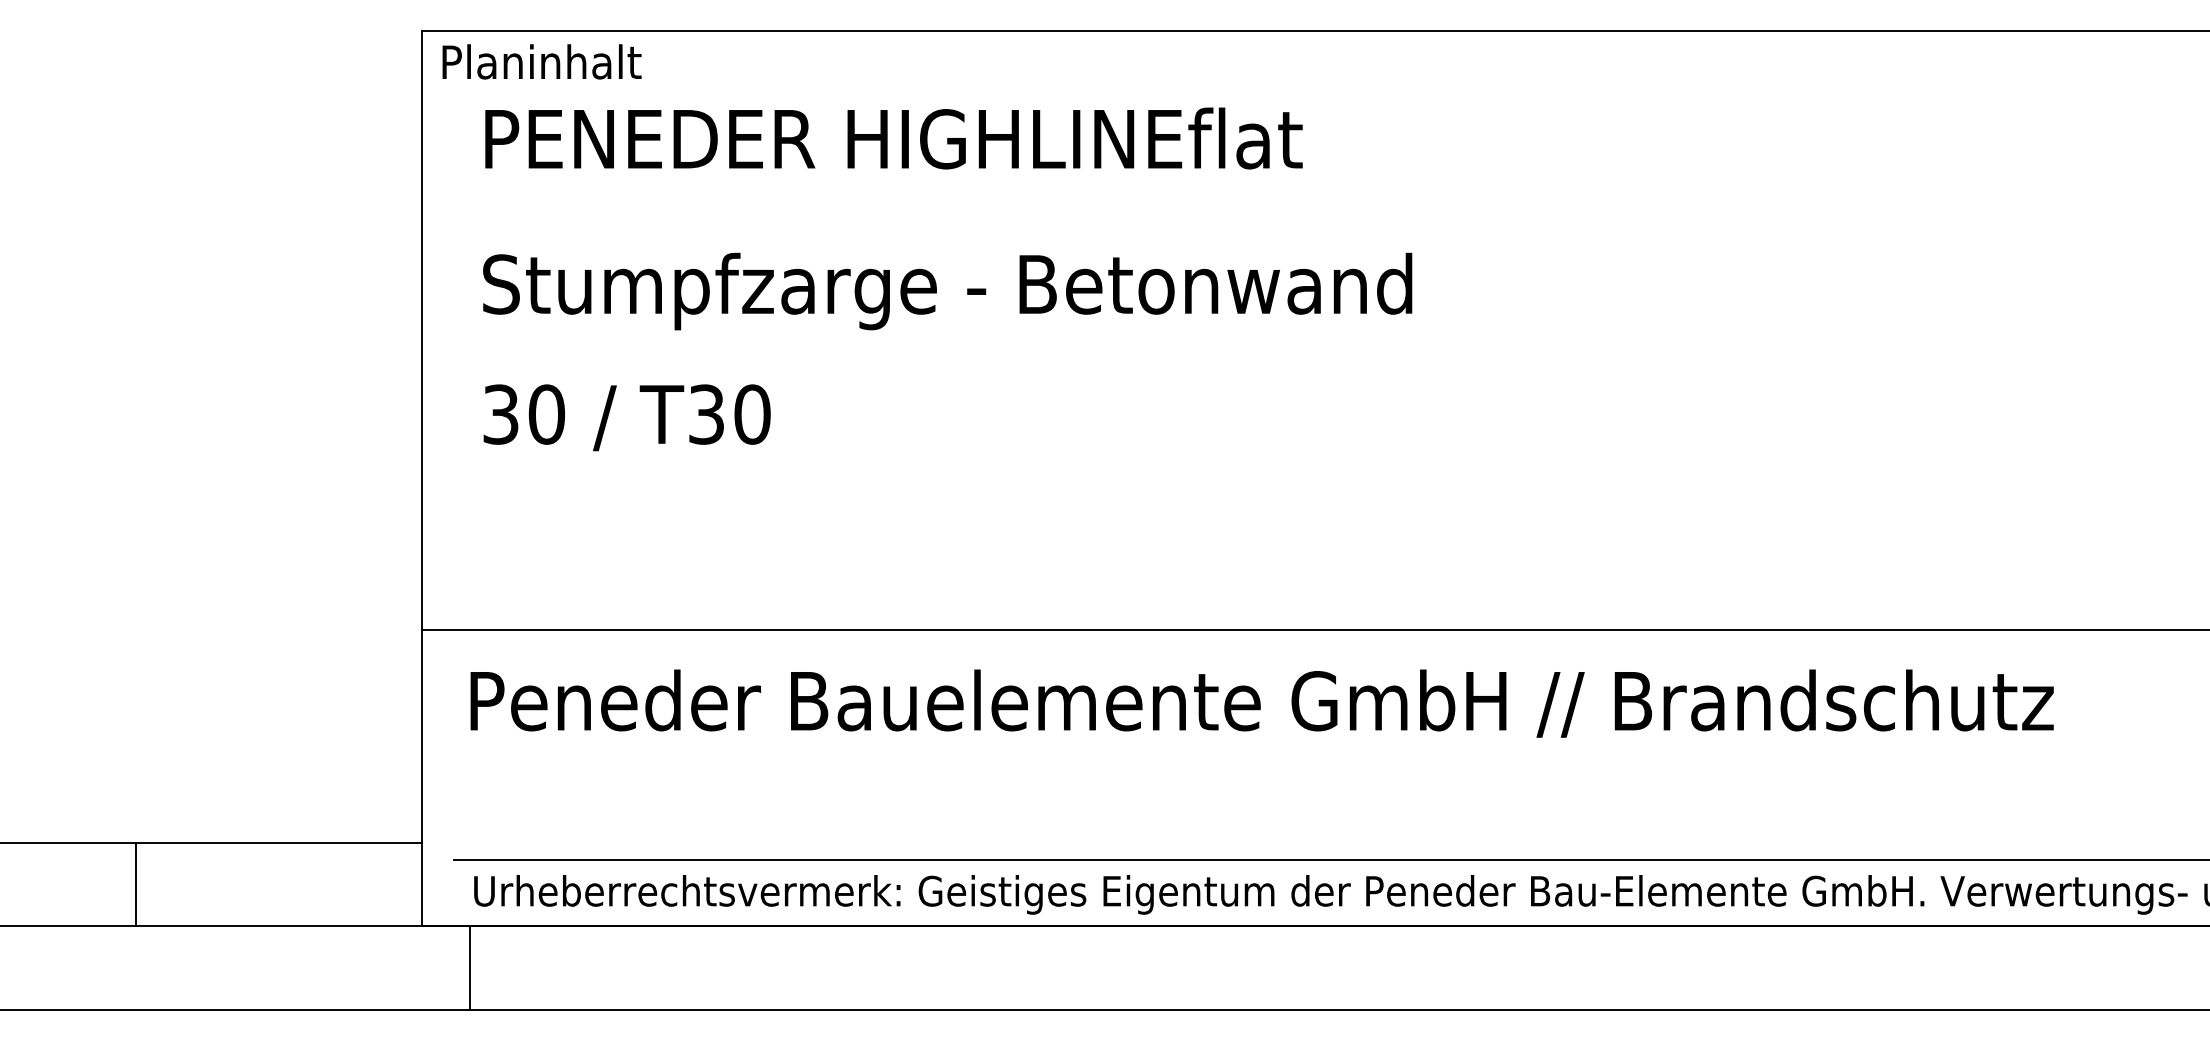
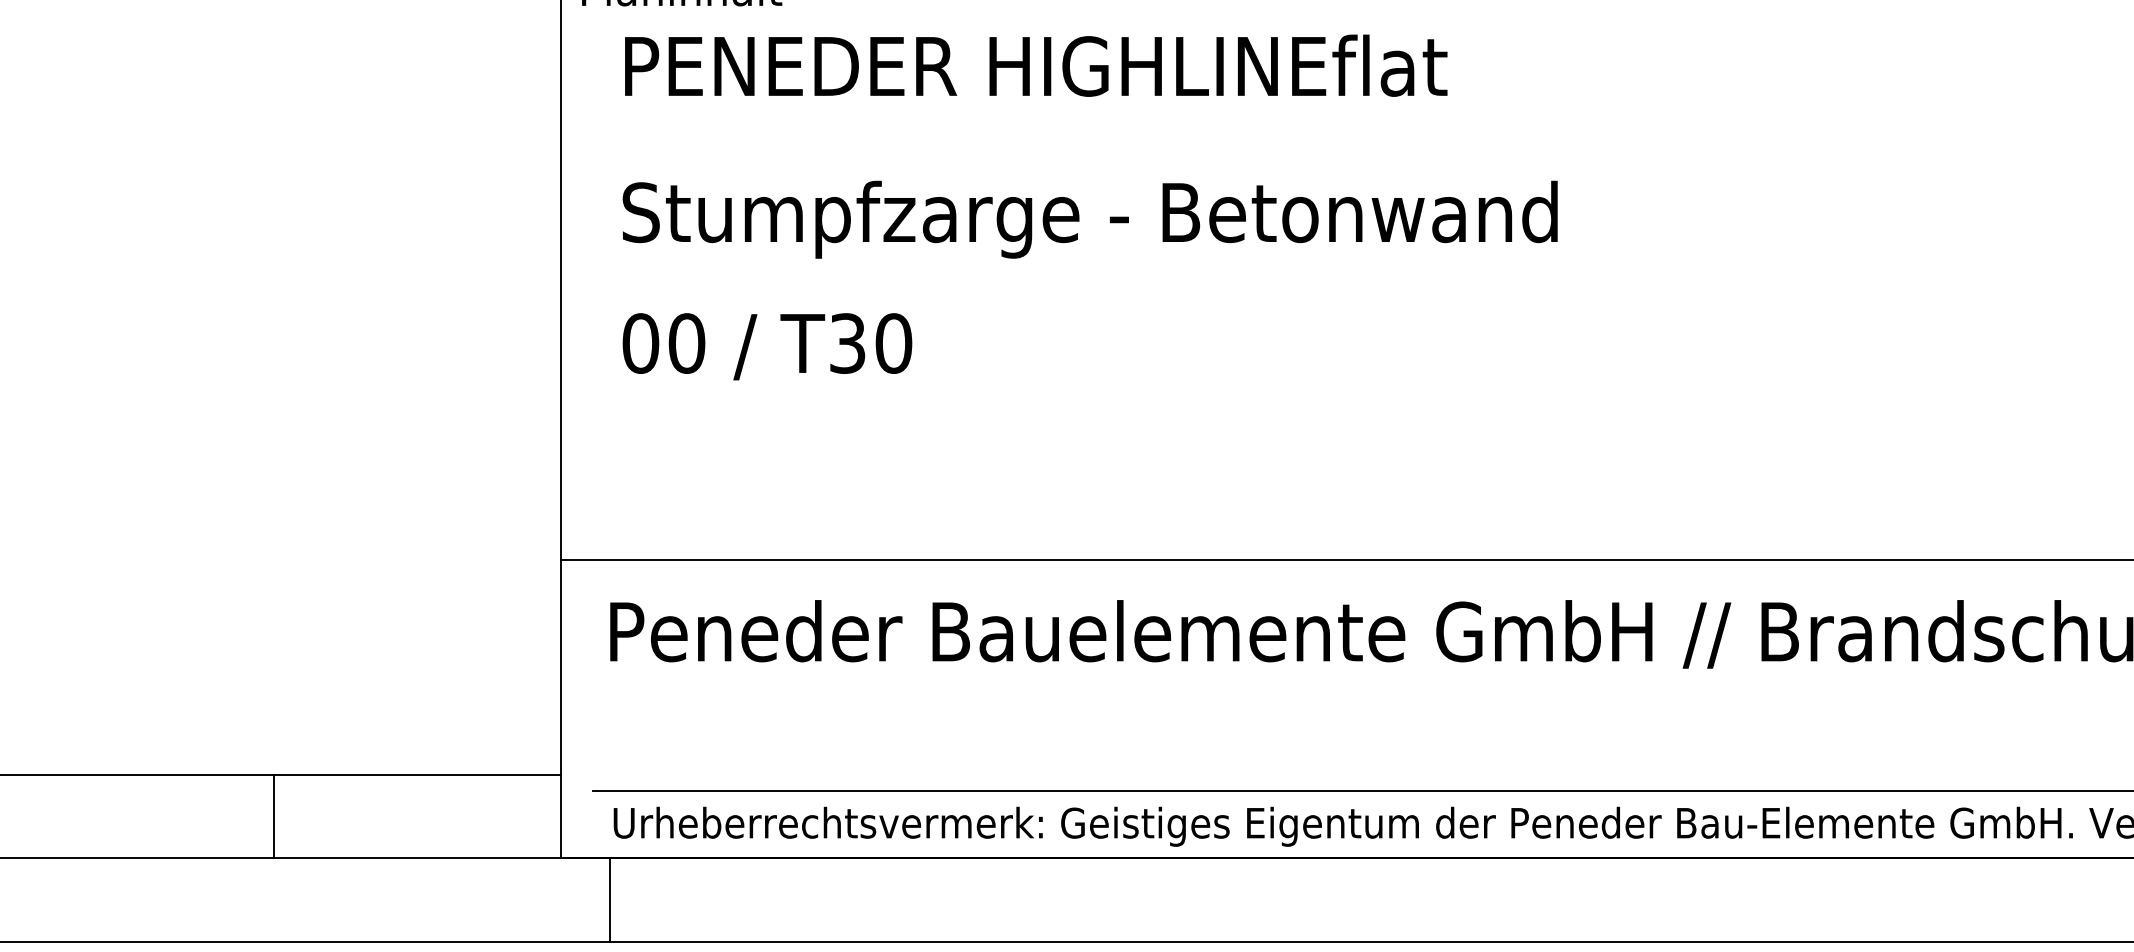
text: (501, 414) -> (641, 343), 30 -> 00

